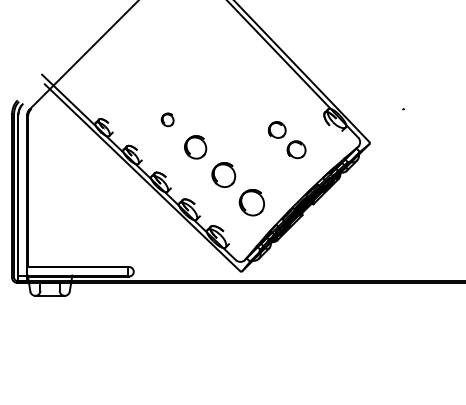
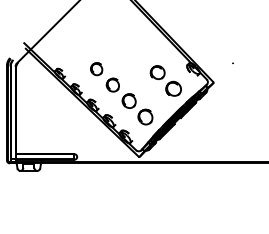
part: (167, 120) -> (96, 69), size x1.67
part: (286, 139) -> (165, 80), size x1.43

